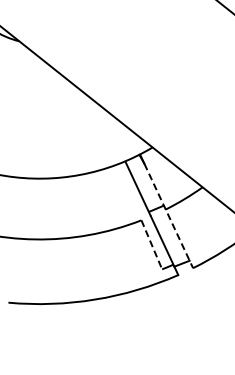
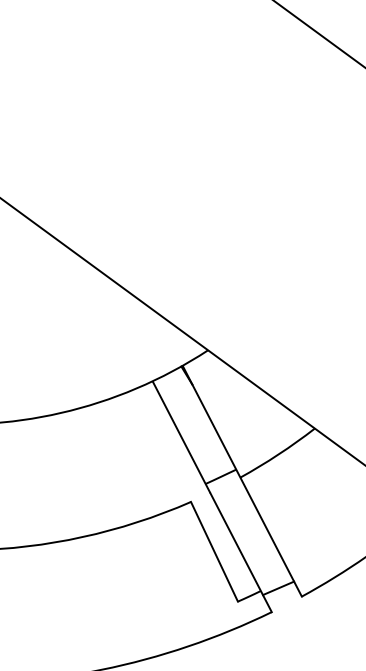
line: (168, 215) -> (246, 489), dashed -> solid
line: (151, 244) -> (213, 551), dashed -> solid

